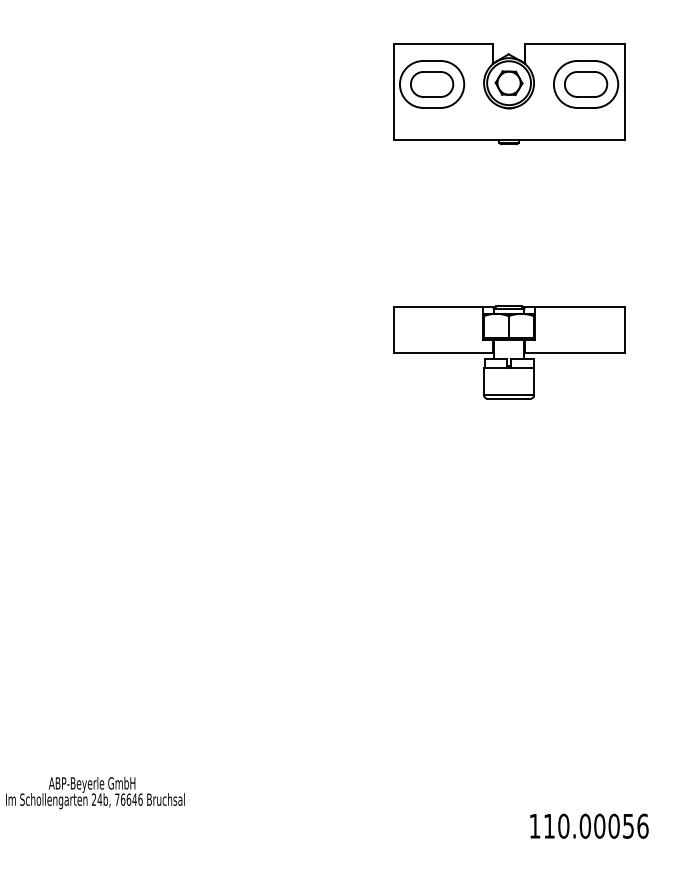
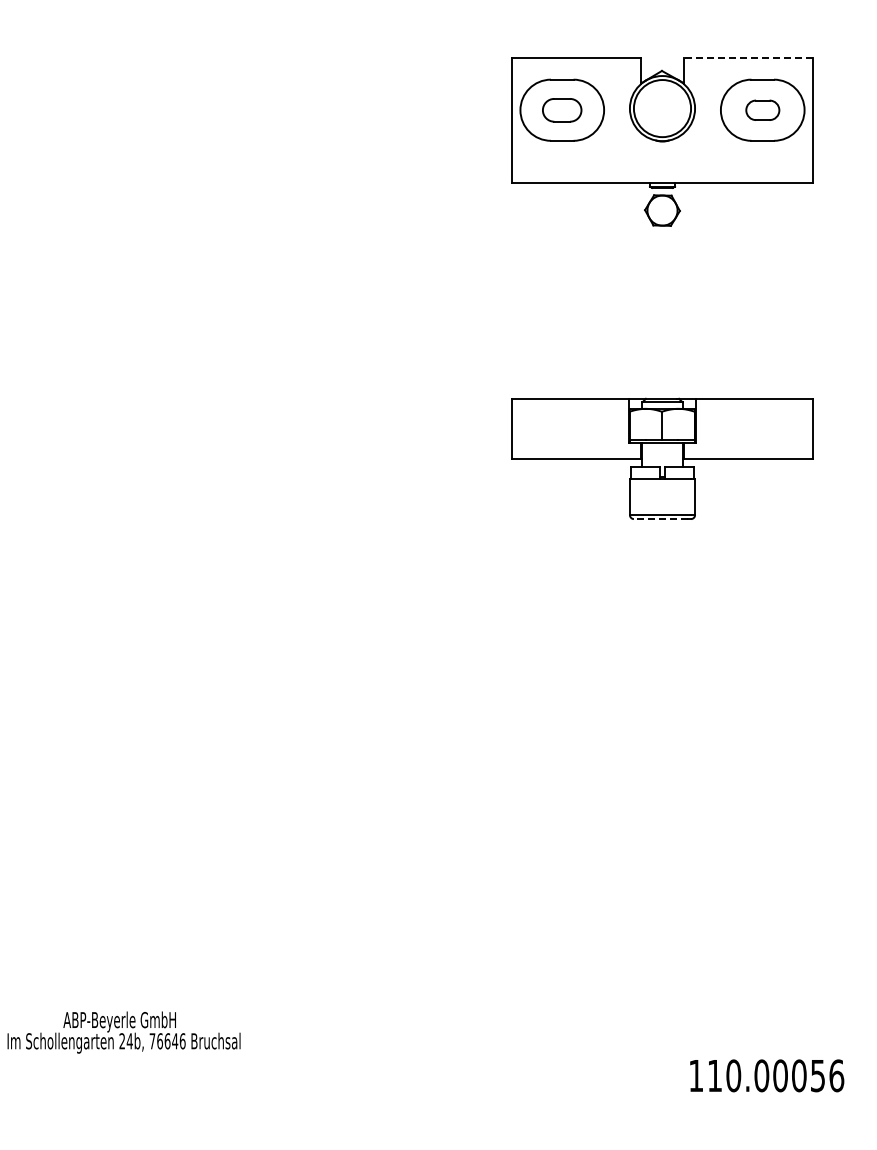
line: (575, 43) -> (748, 57), solid -> dashed
part: (509, 83) -> (662, 210), moved
part: (431, 84) -> (561, 110), size x0.7
part: (585, 84) -> (762, 110), size x0.6
line: (507, 398) -> (660, 519), solid -> dashed

